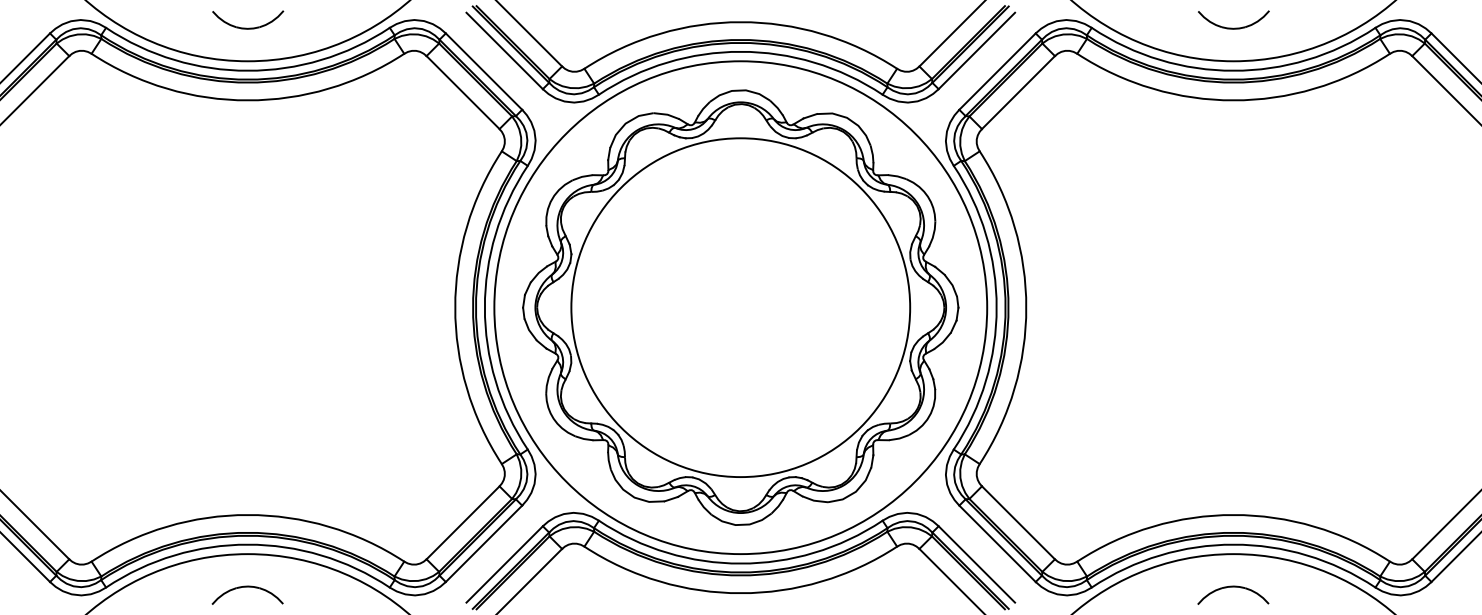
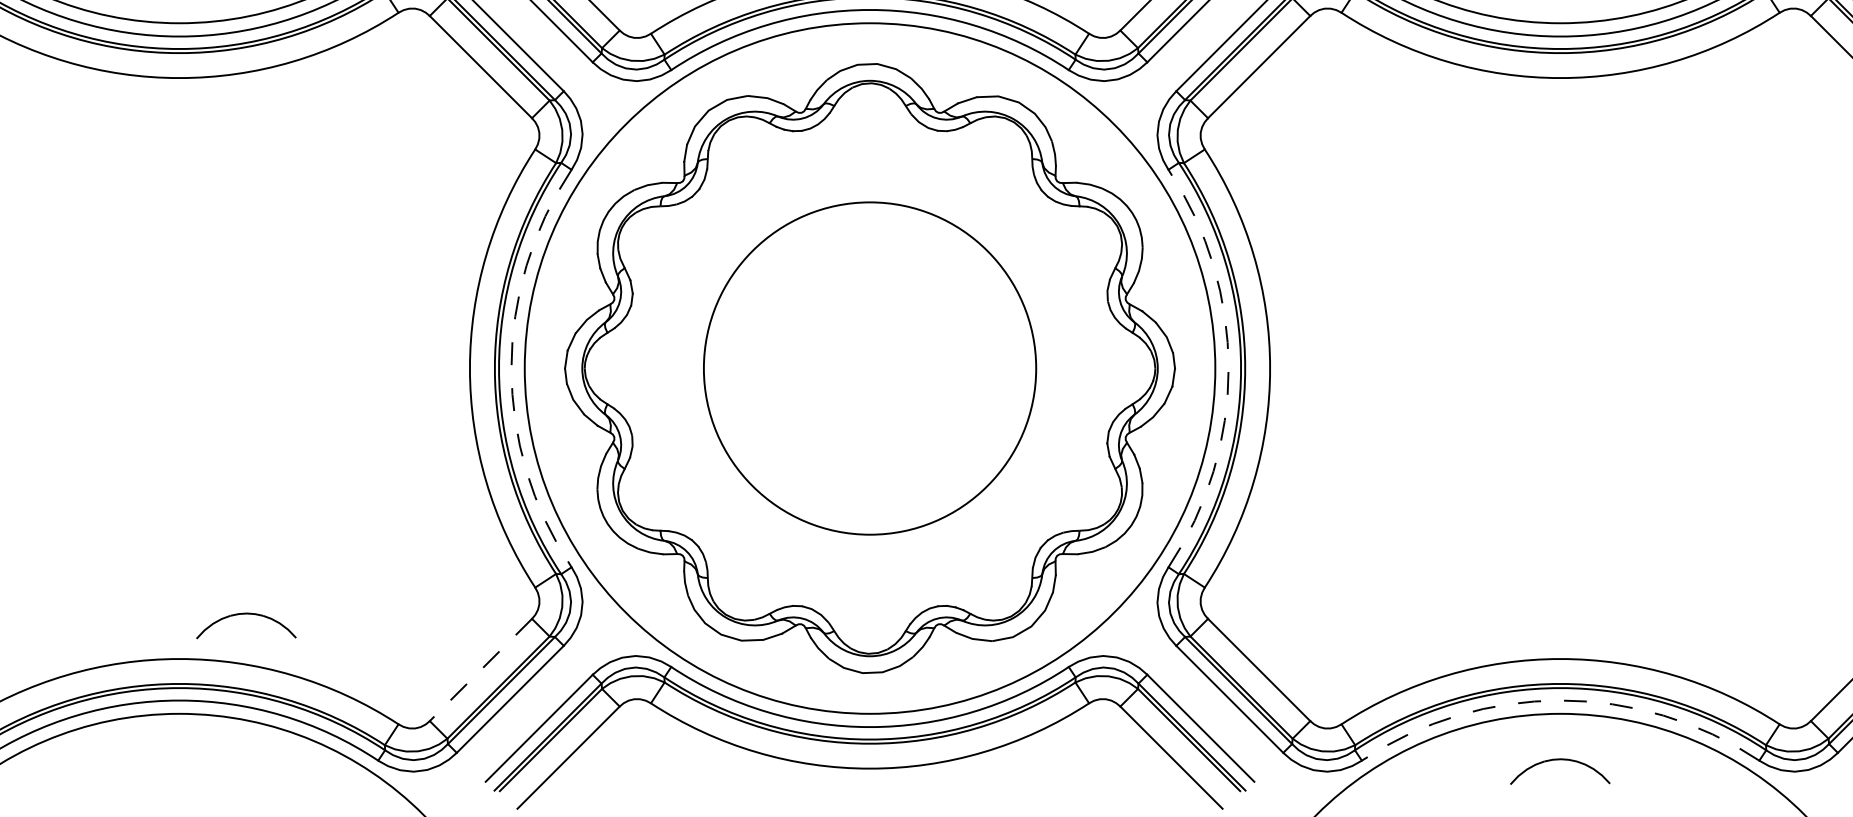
arc: (484, 307) -> (510, 368), solid -> dashed
circle: (740, 307) -> (869, 368), size x0.7
arc: (996, 307) -> (1228, 368), solid -> dashed
line: (463, 522) -> (481, 669), solid -> dashed
arc: (1233, 544) -> (1560, 700), solid -> dashed
part: (247, 587) -> (246, 614), moved

